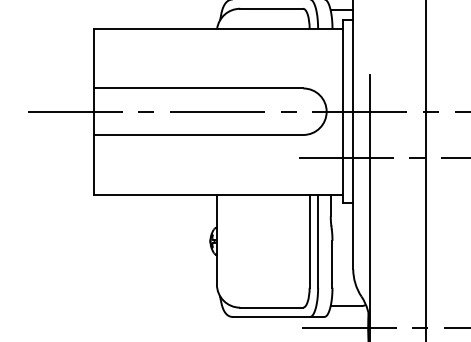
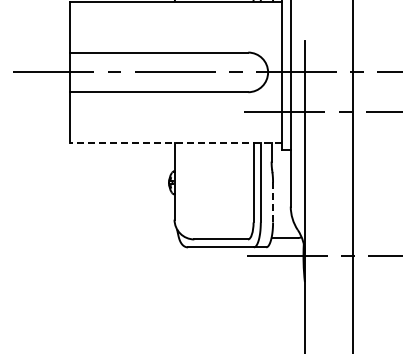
line: (218, 195) -> (175, 143), solid -> dashed
line: (332, 264) -> (273, 202), solid -> dashed

